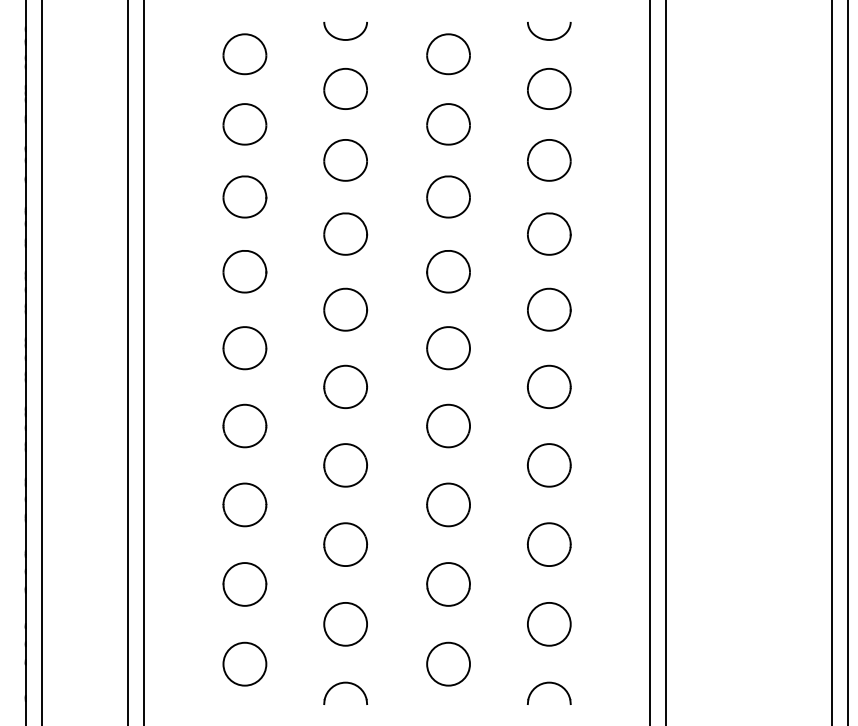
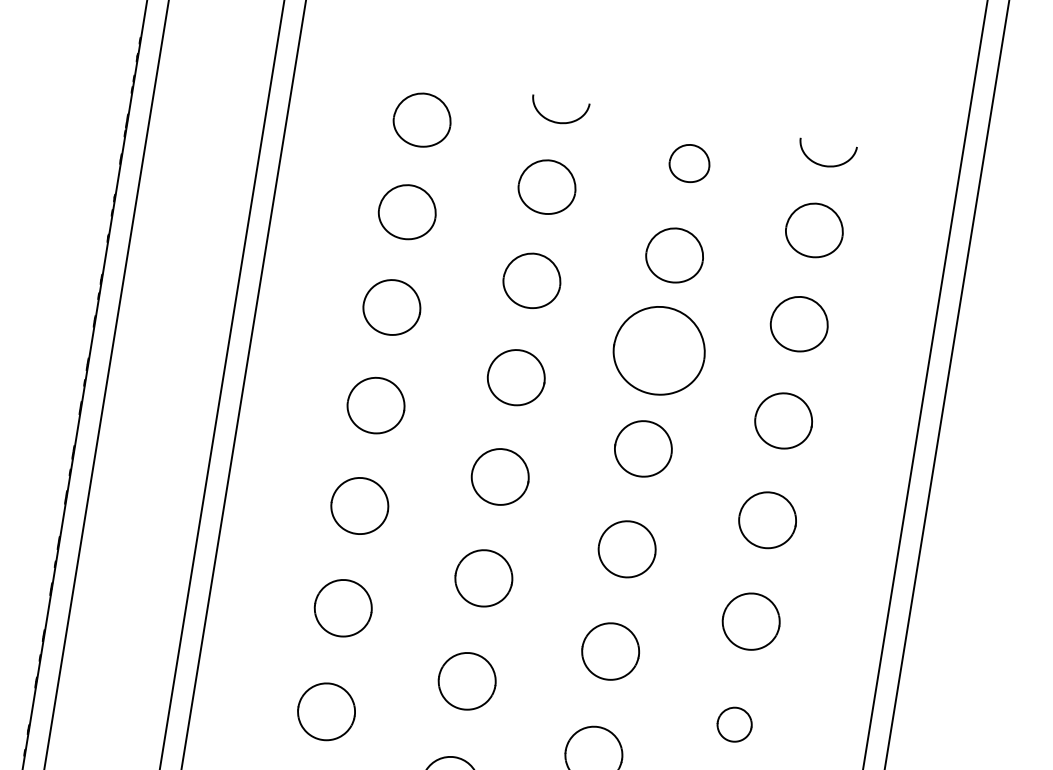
part: (448, 54) -> (689, 163), size x0.7
part: (448, 196) -> (659, 350), size x1.6
part: (549, 465) -> (734, 724), size x0.6

